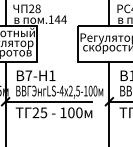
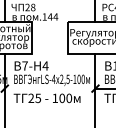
text: (51, 75) -> (44, 65), 1 -> 4
line: (48, 101) -> (42, 88), removed

